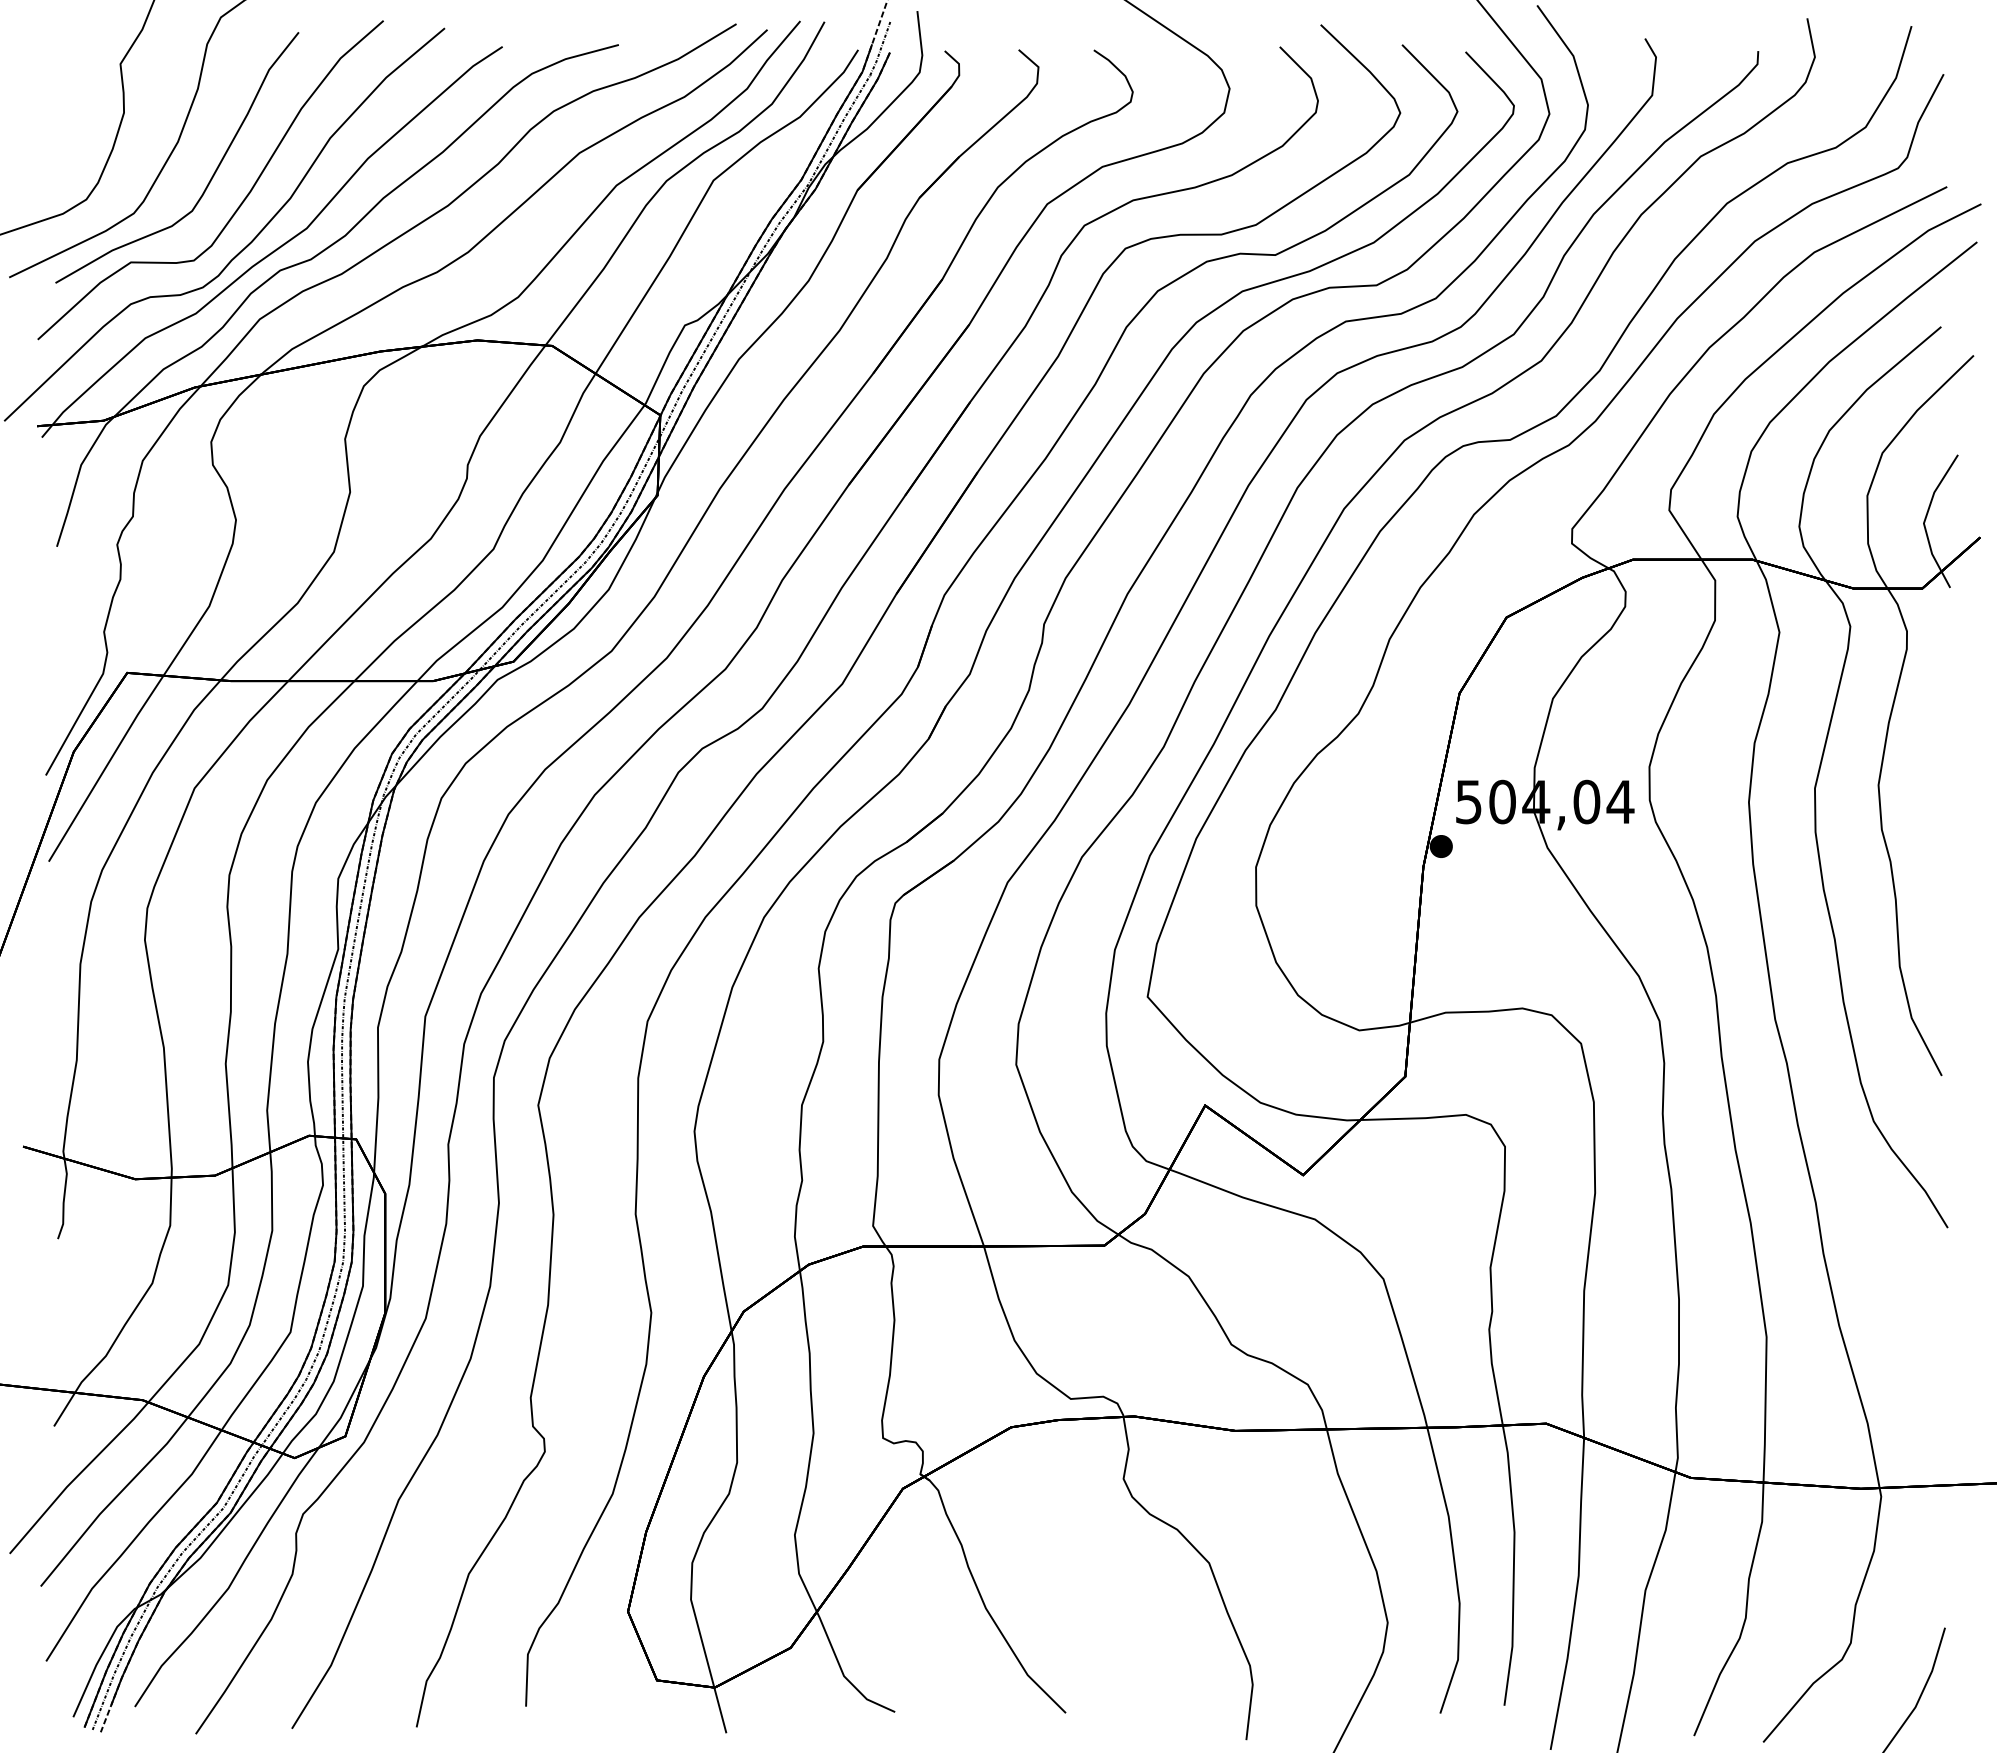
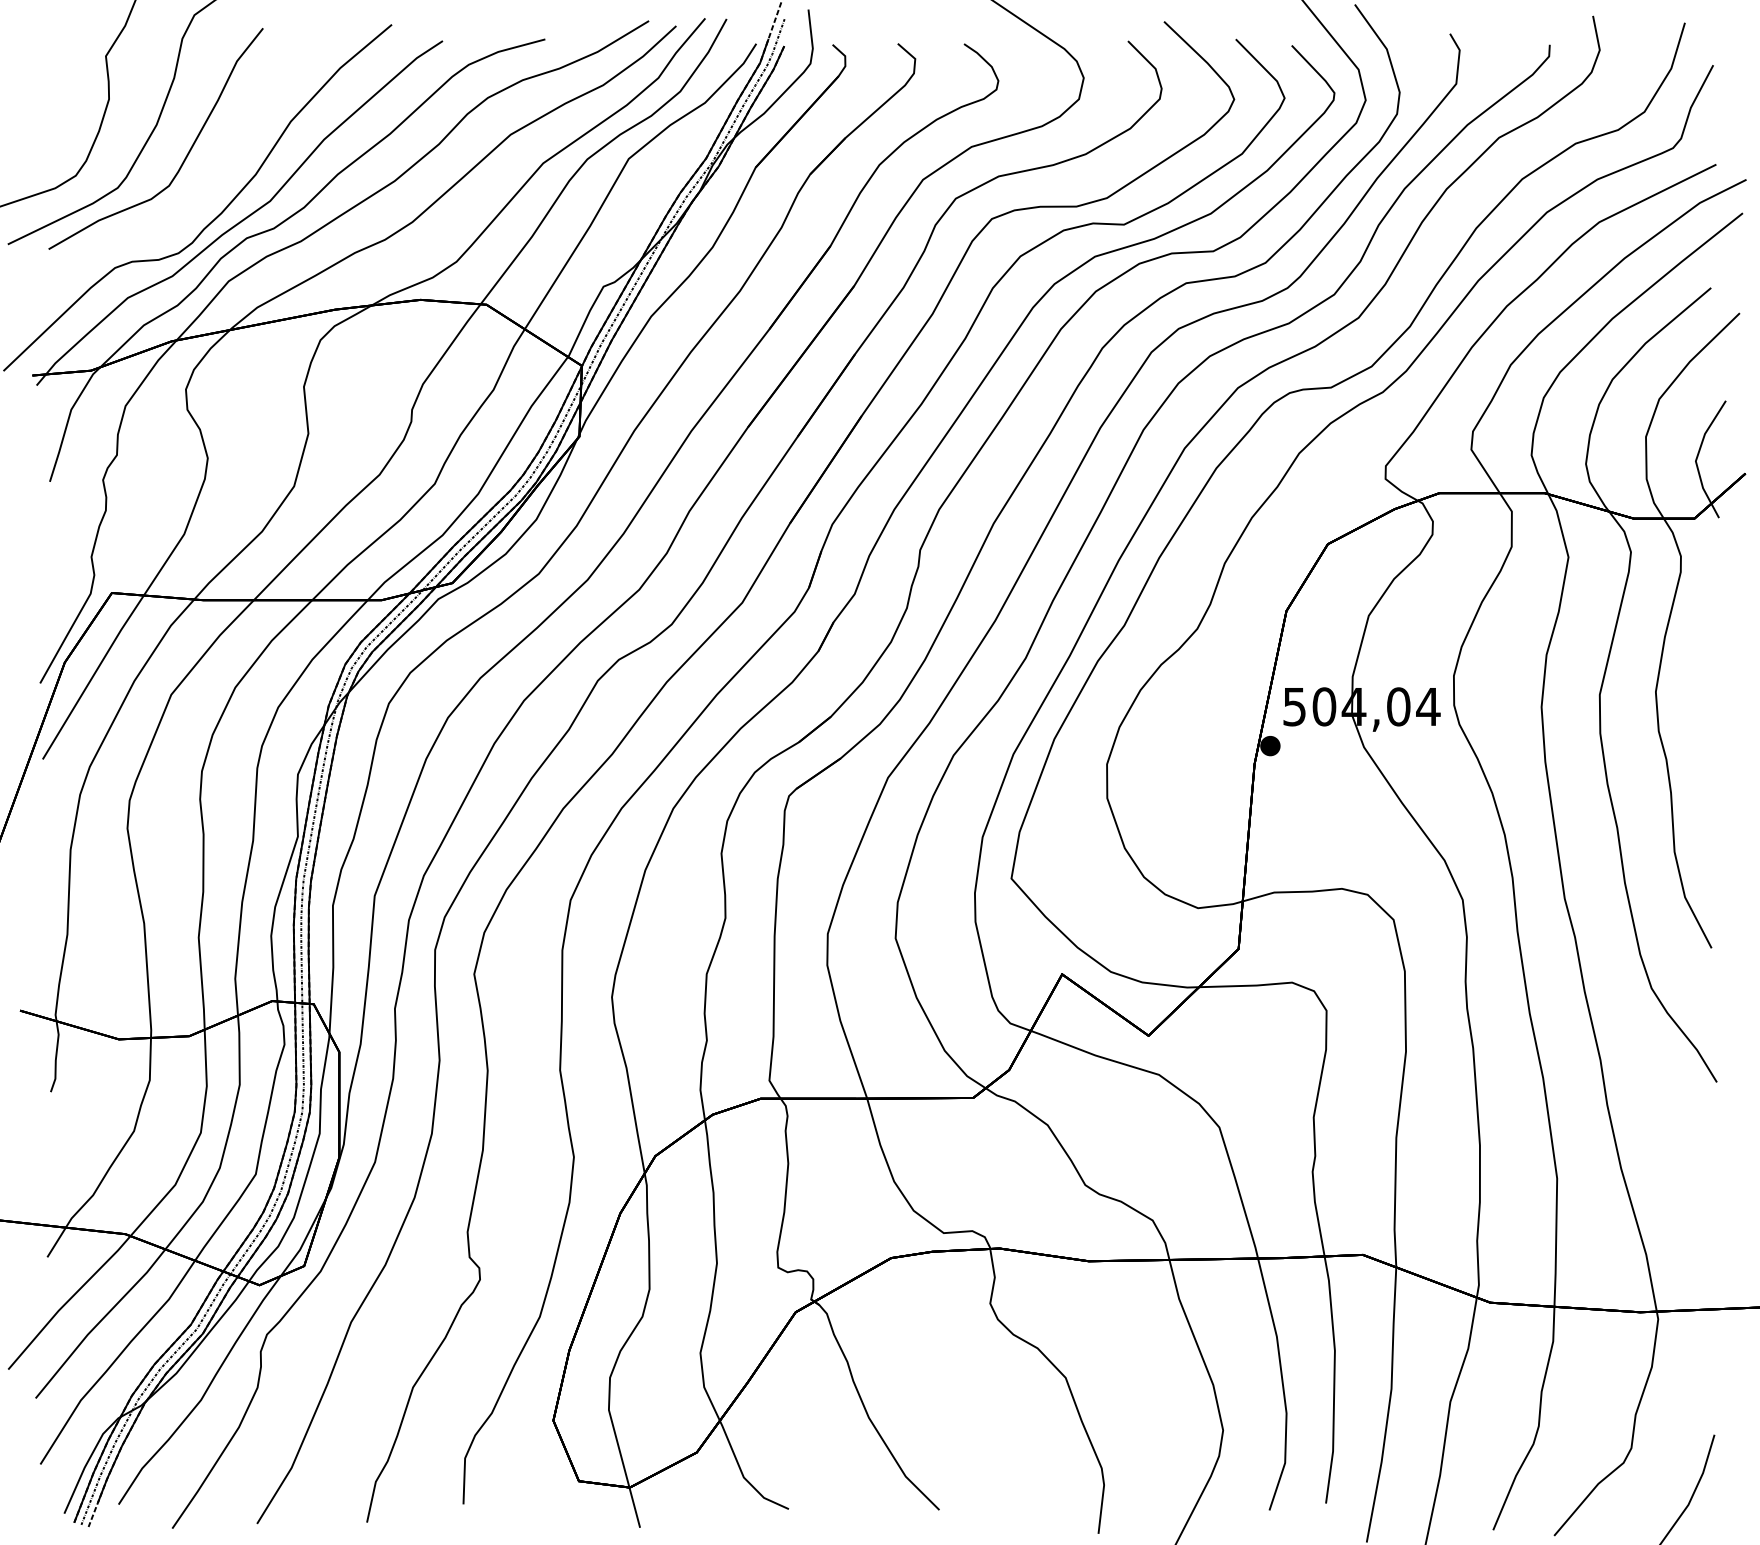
part: (242, 200) -> (213, 176), removed

